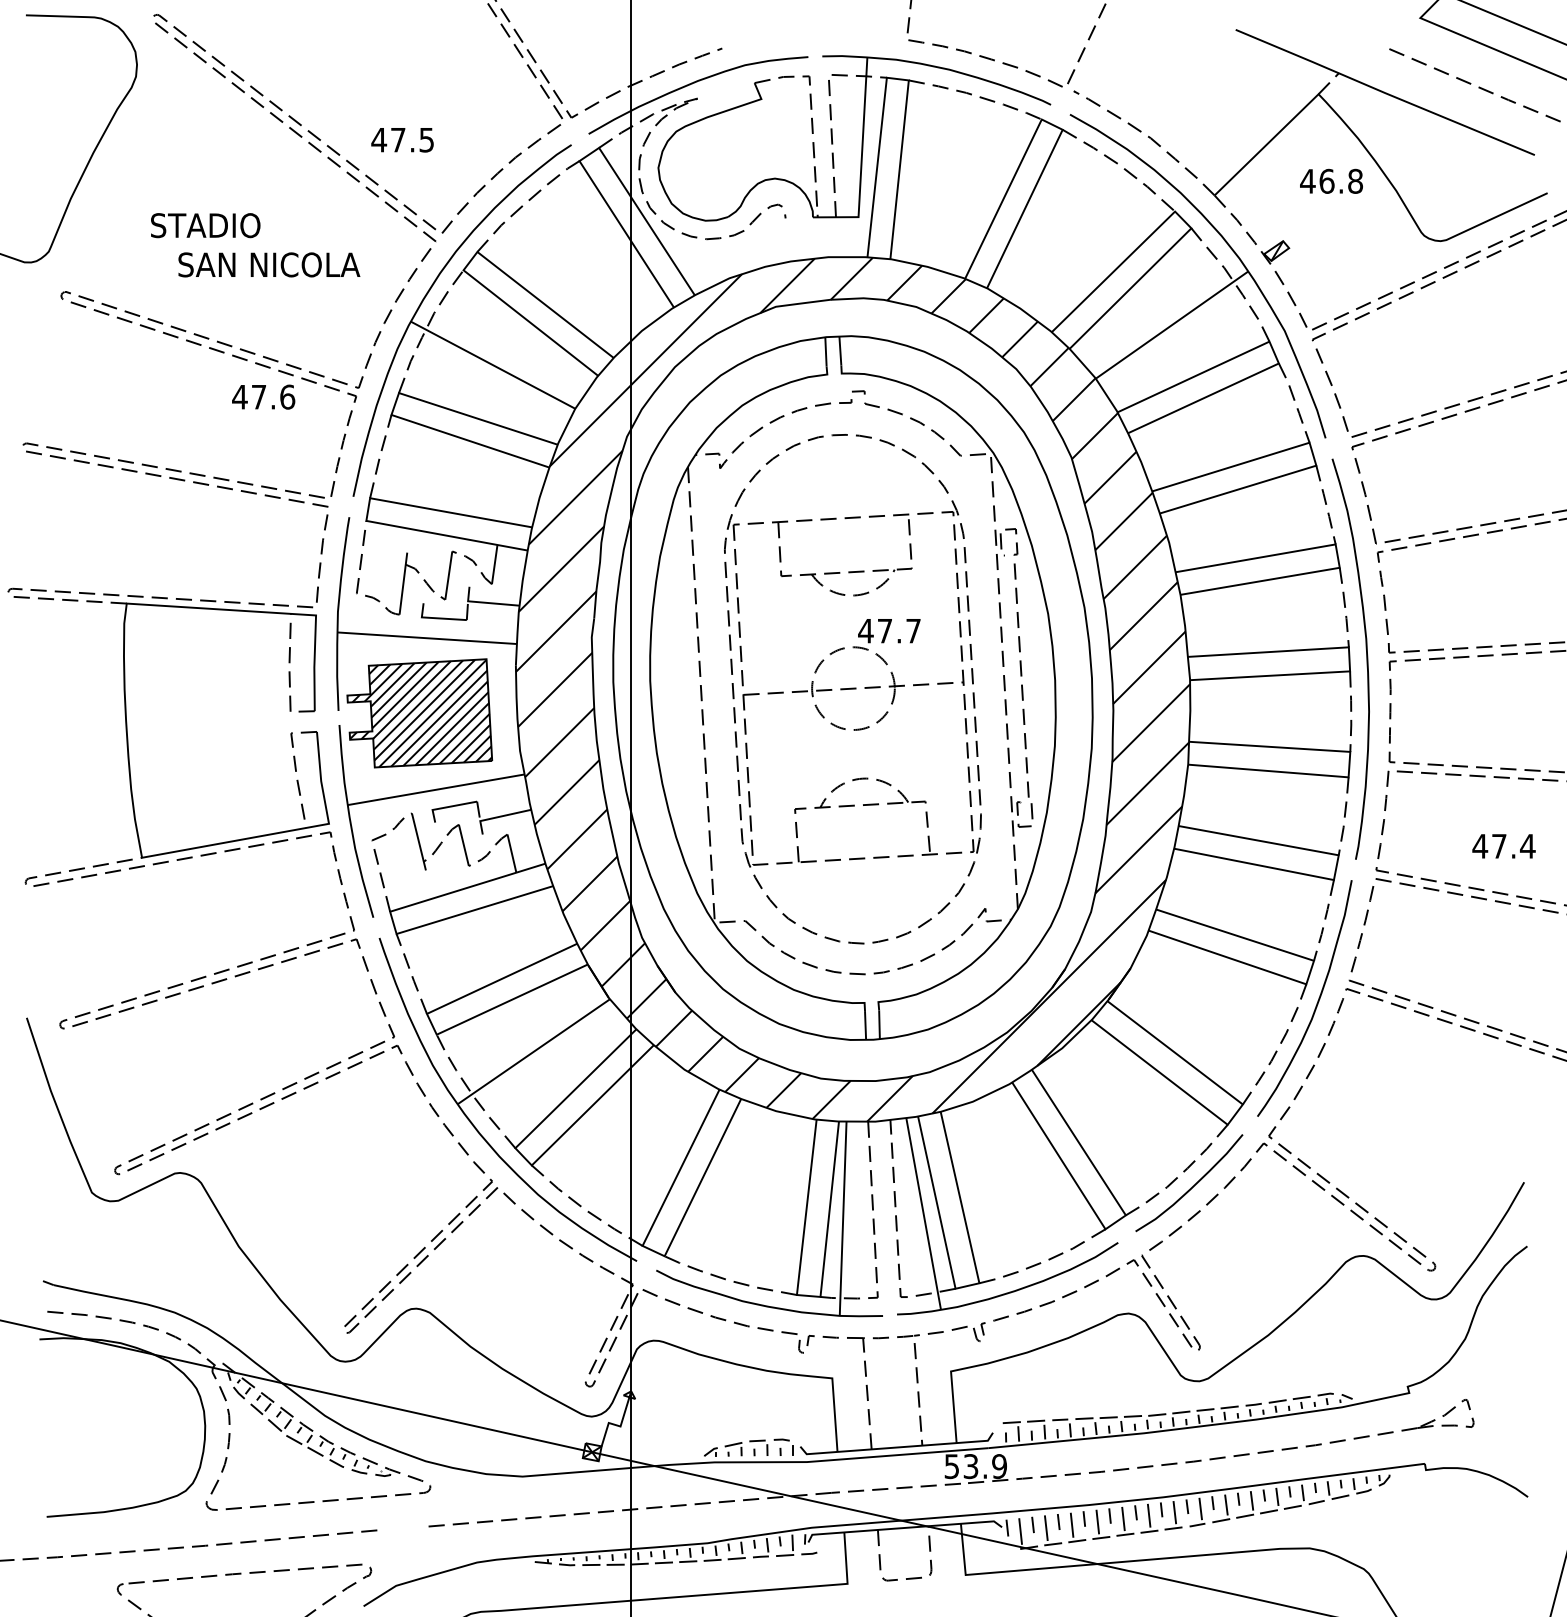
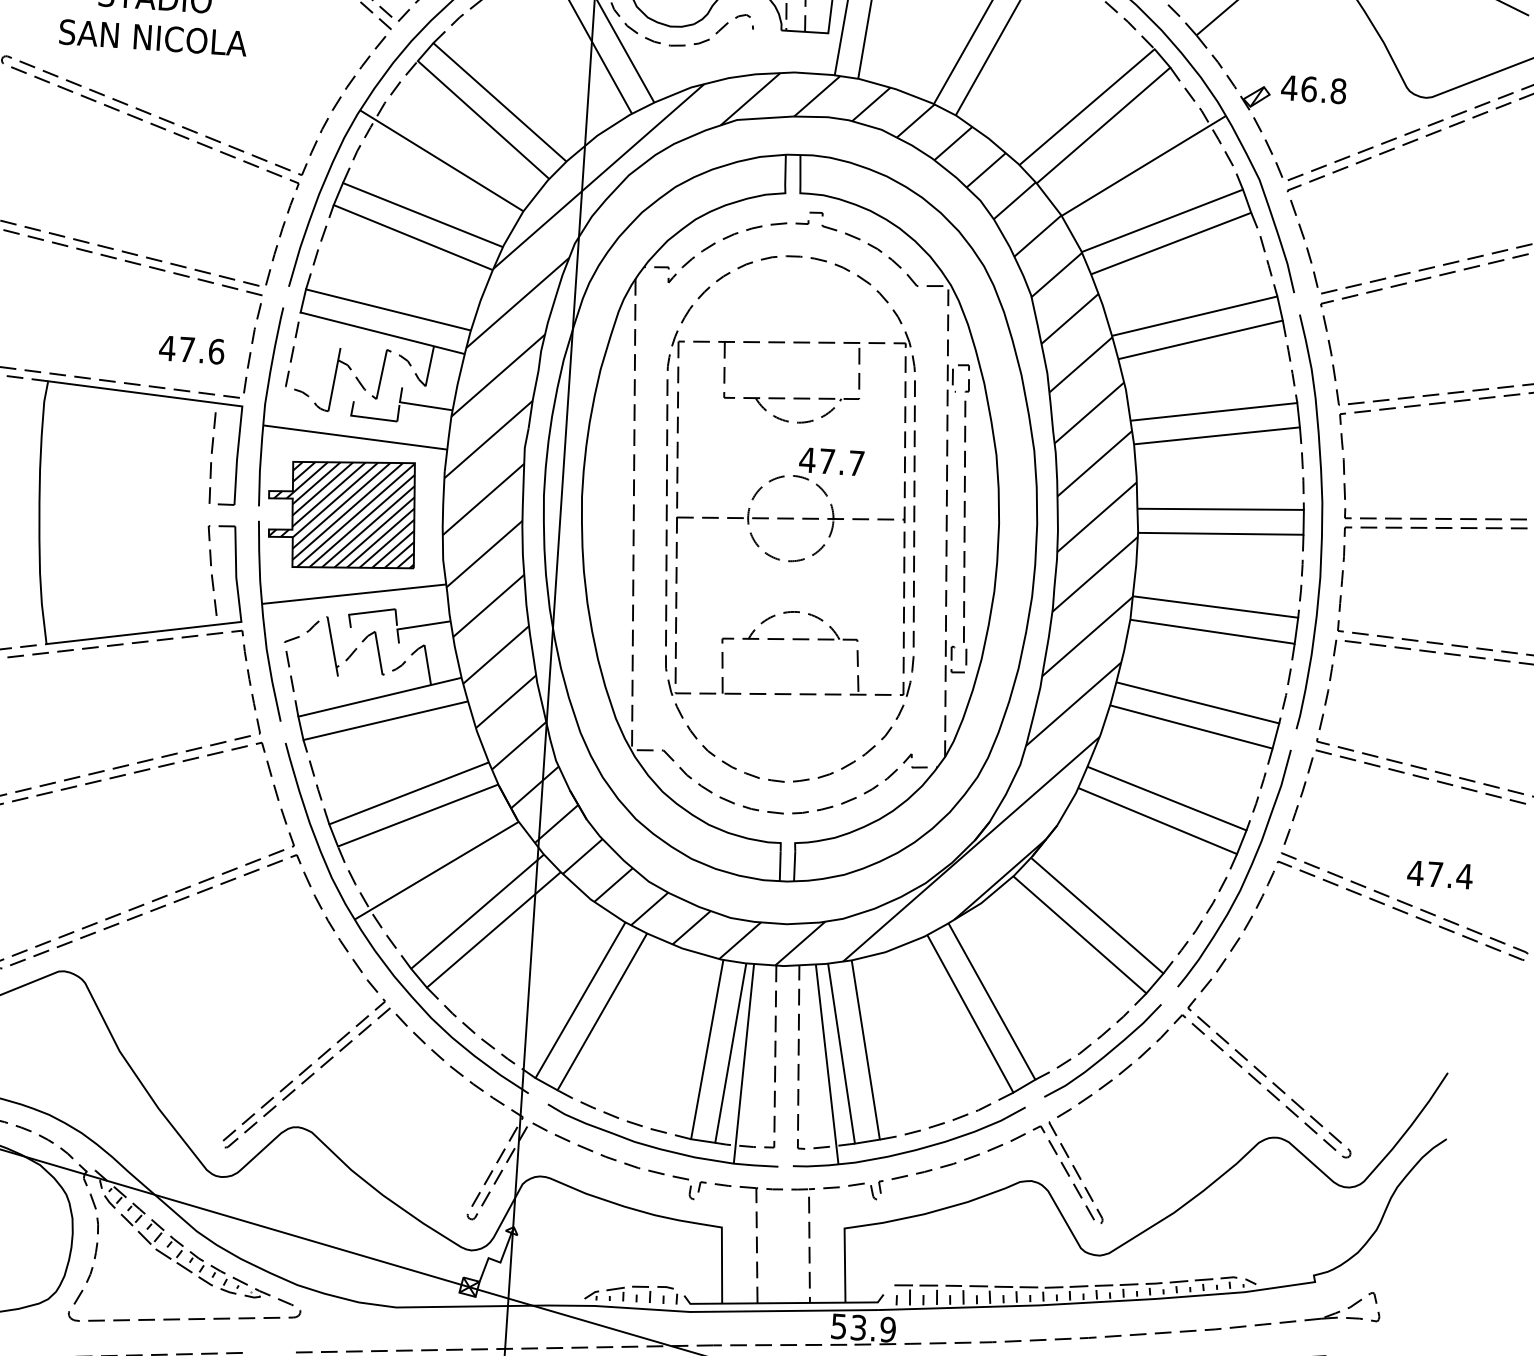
text: (1331, 180) -> (1313, 88), moved
text: (269, 264) -> (153, 37), moved
text: (263, 396) -> (191, 349), moved
text: (1503, 846) -> (1439, 874), moved

